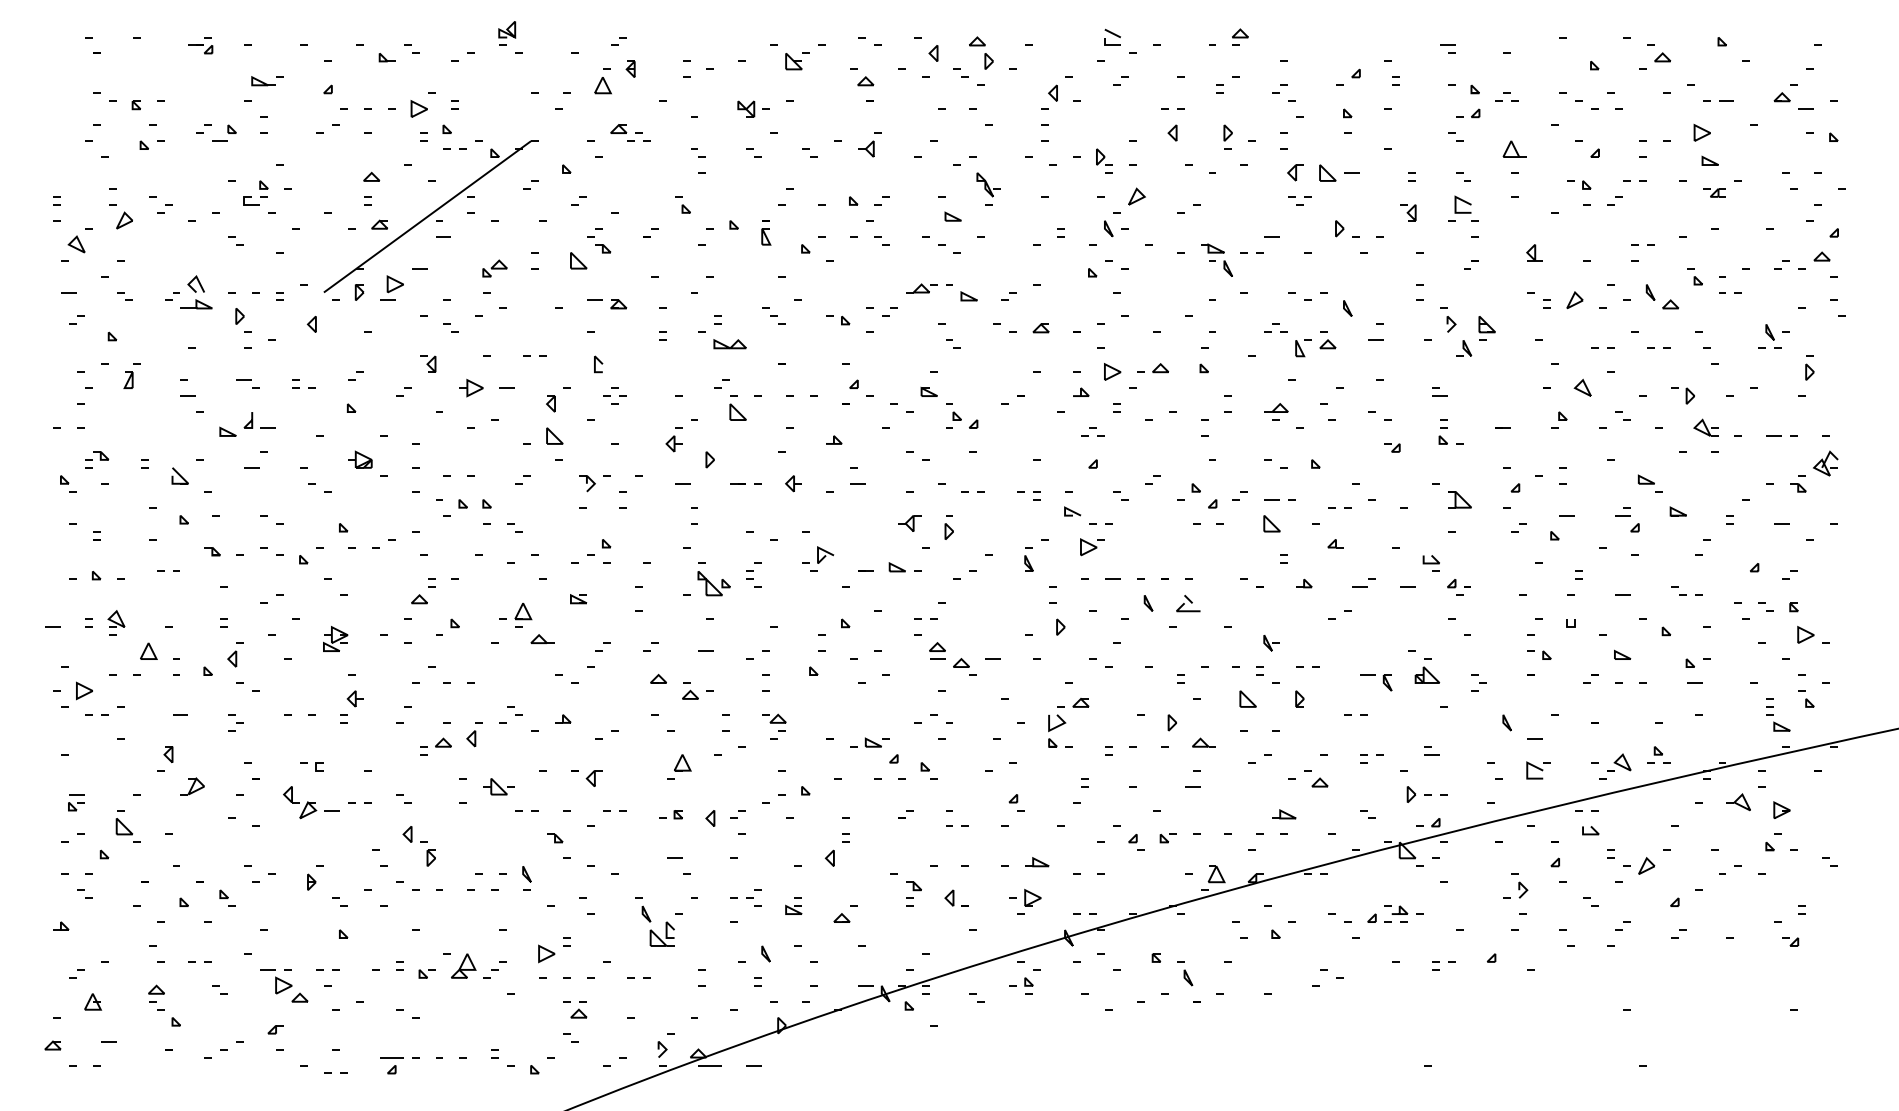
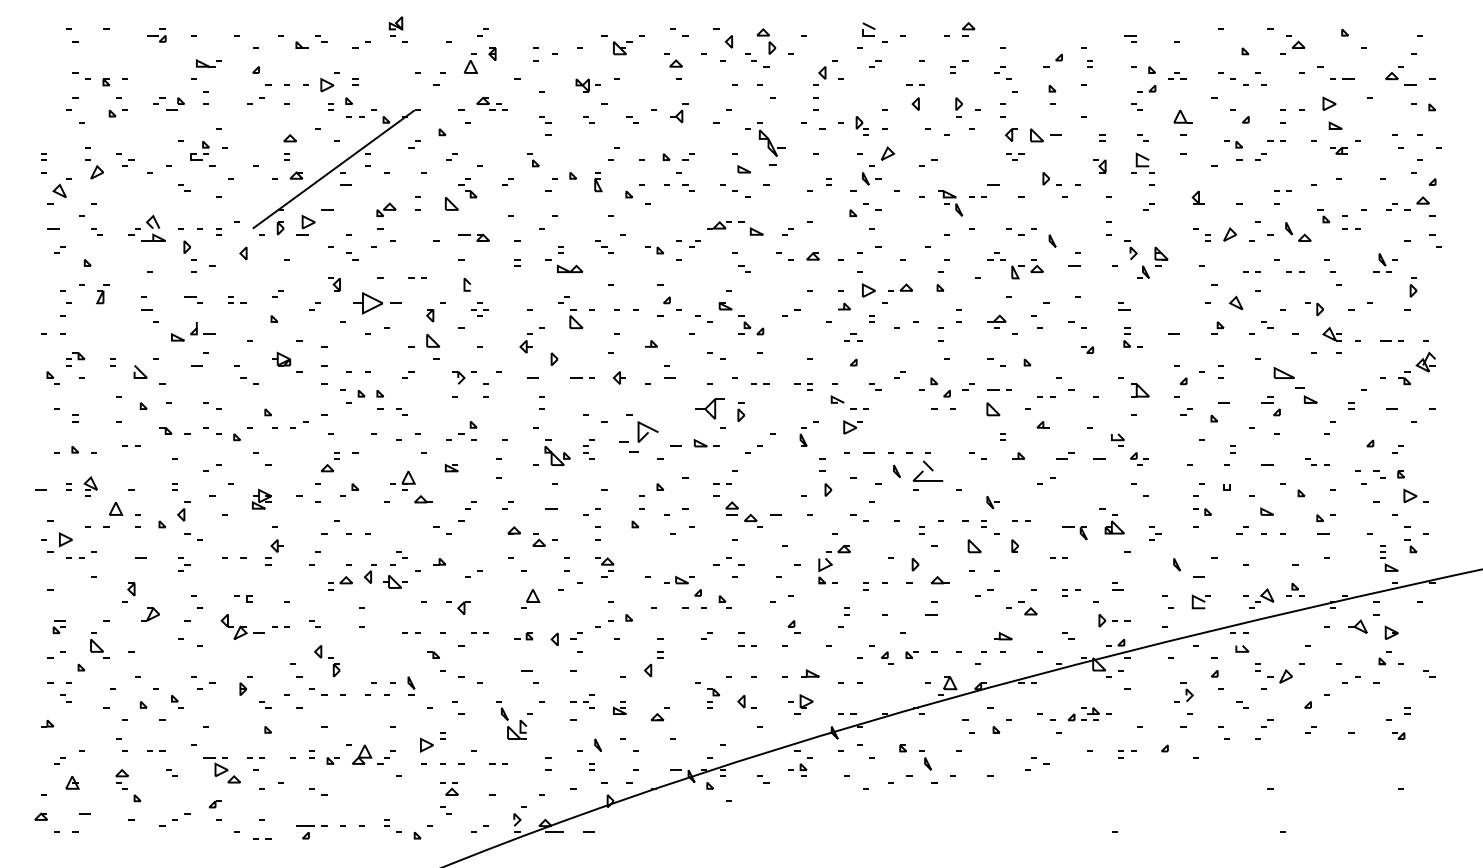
part: (988, 188) -> (771, 147), size x1.4
part: (471, 387) -> (368, 302), size x1.6
part: (1649, 483) -> (1288, 377), size x1.6
part: (909, 523) -> (710, 409), size x1.6
part: (818, 558) -> (639, 436), size x1.6
part: (1188, 603) -> (928, 471), size x1.6
part: (498, 786) -> (394, 581), moved

